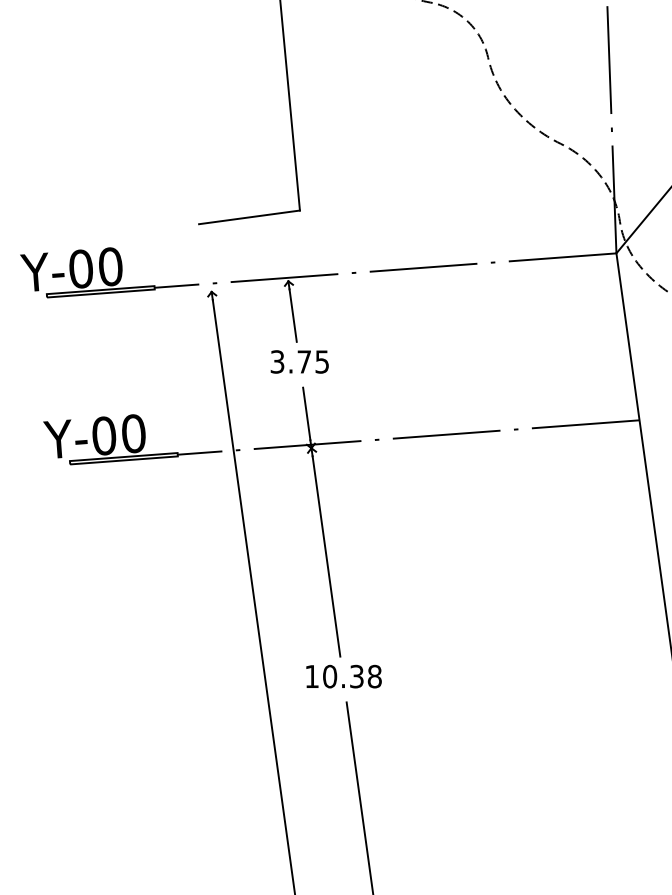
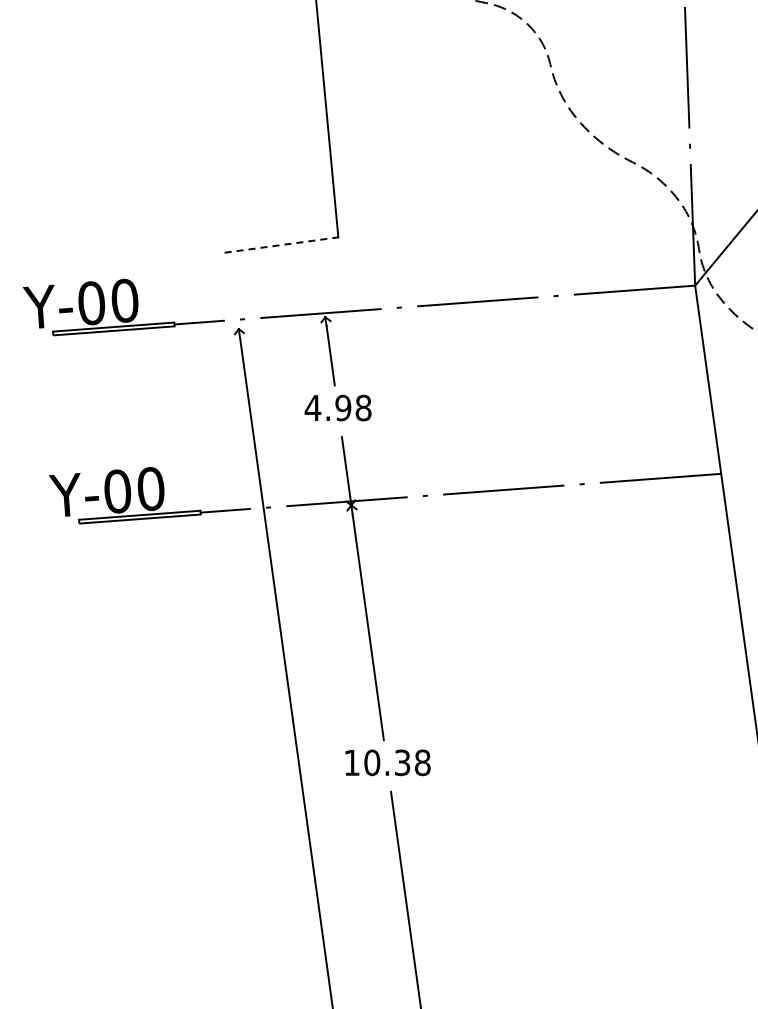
line: (249, 217) -> (281, 245), solid -> dashed
text: (299, 361) -> (337, 407), 3.75 -> 4.98

